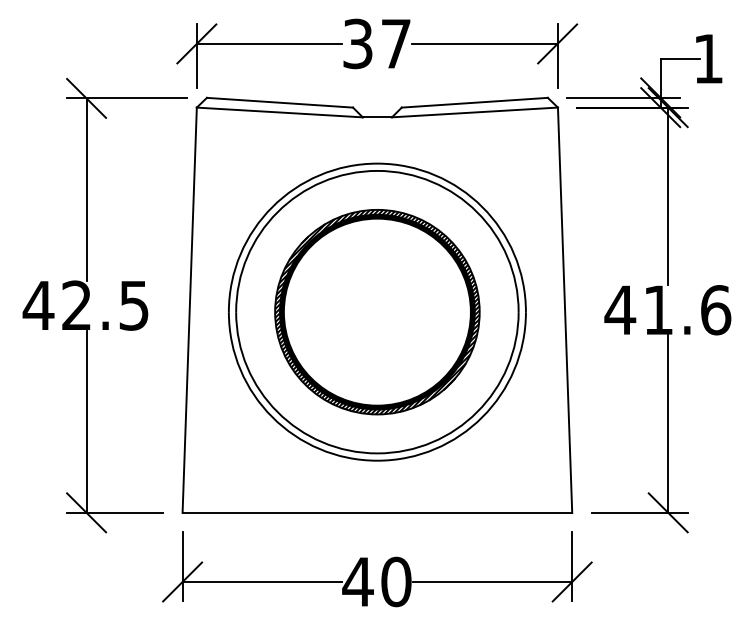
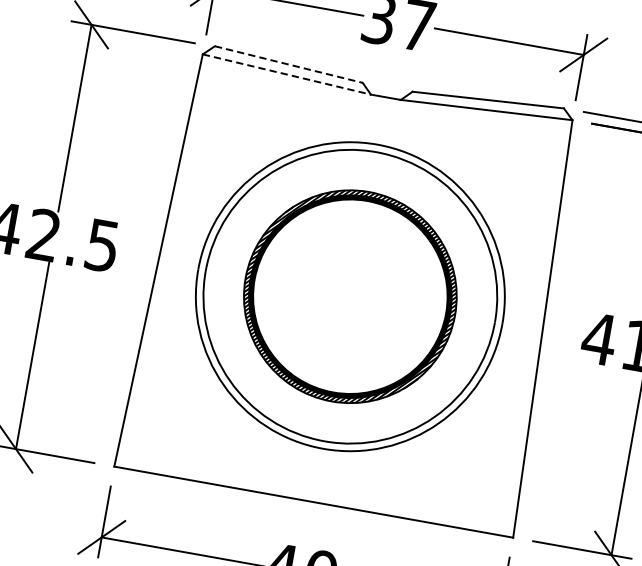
line: (280, 102) -> (289, 64), solid -> dashed
line: (280, 112) -> (287, 74), solid -> dashed

